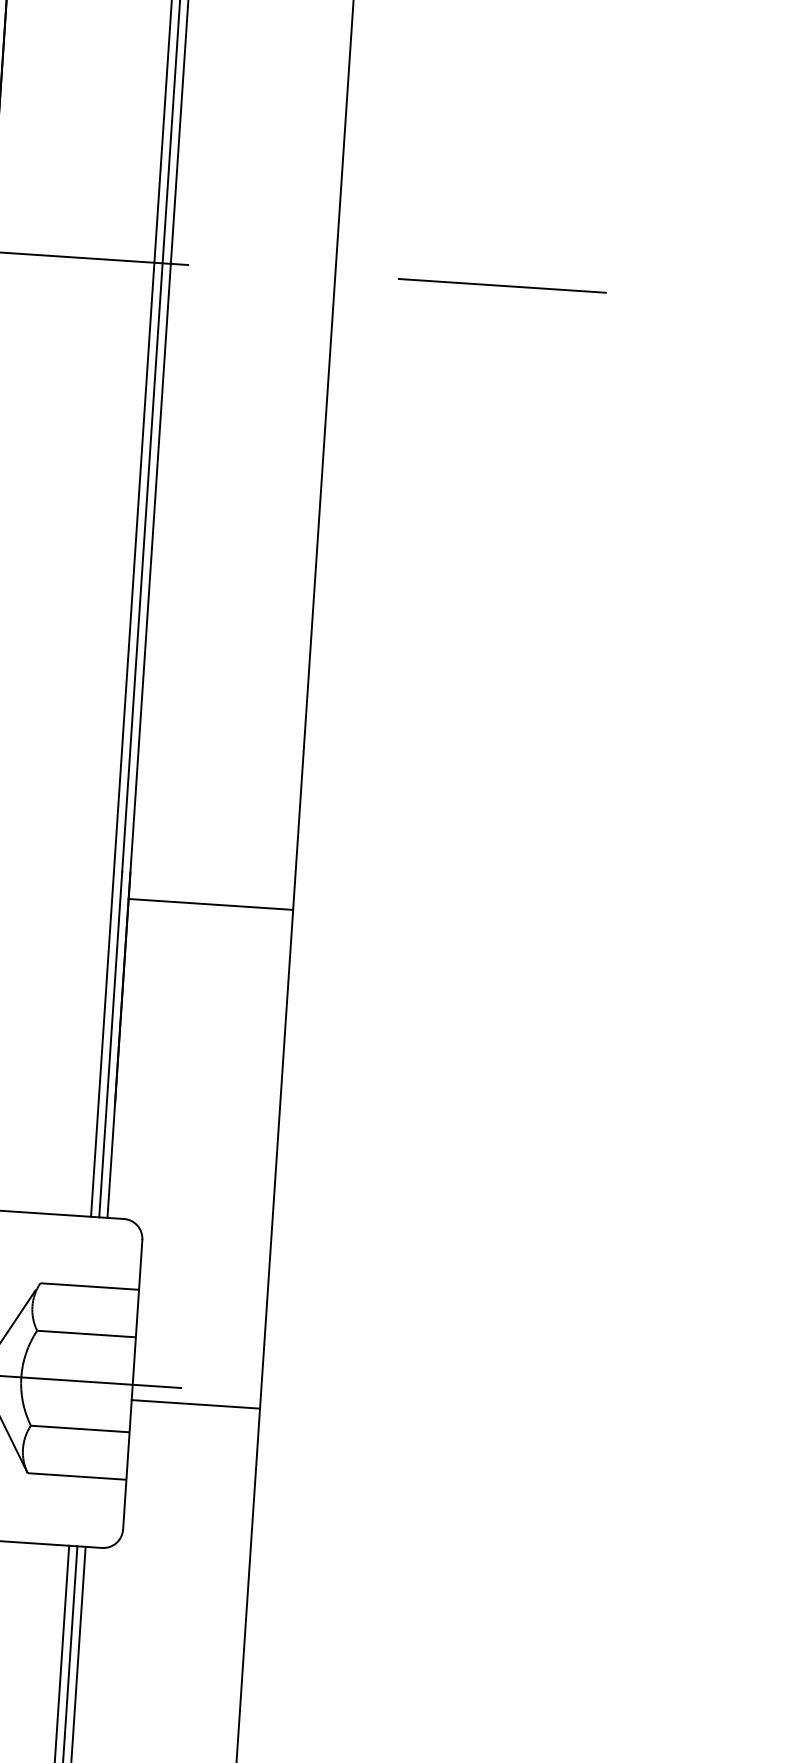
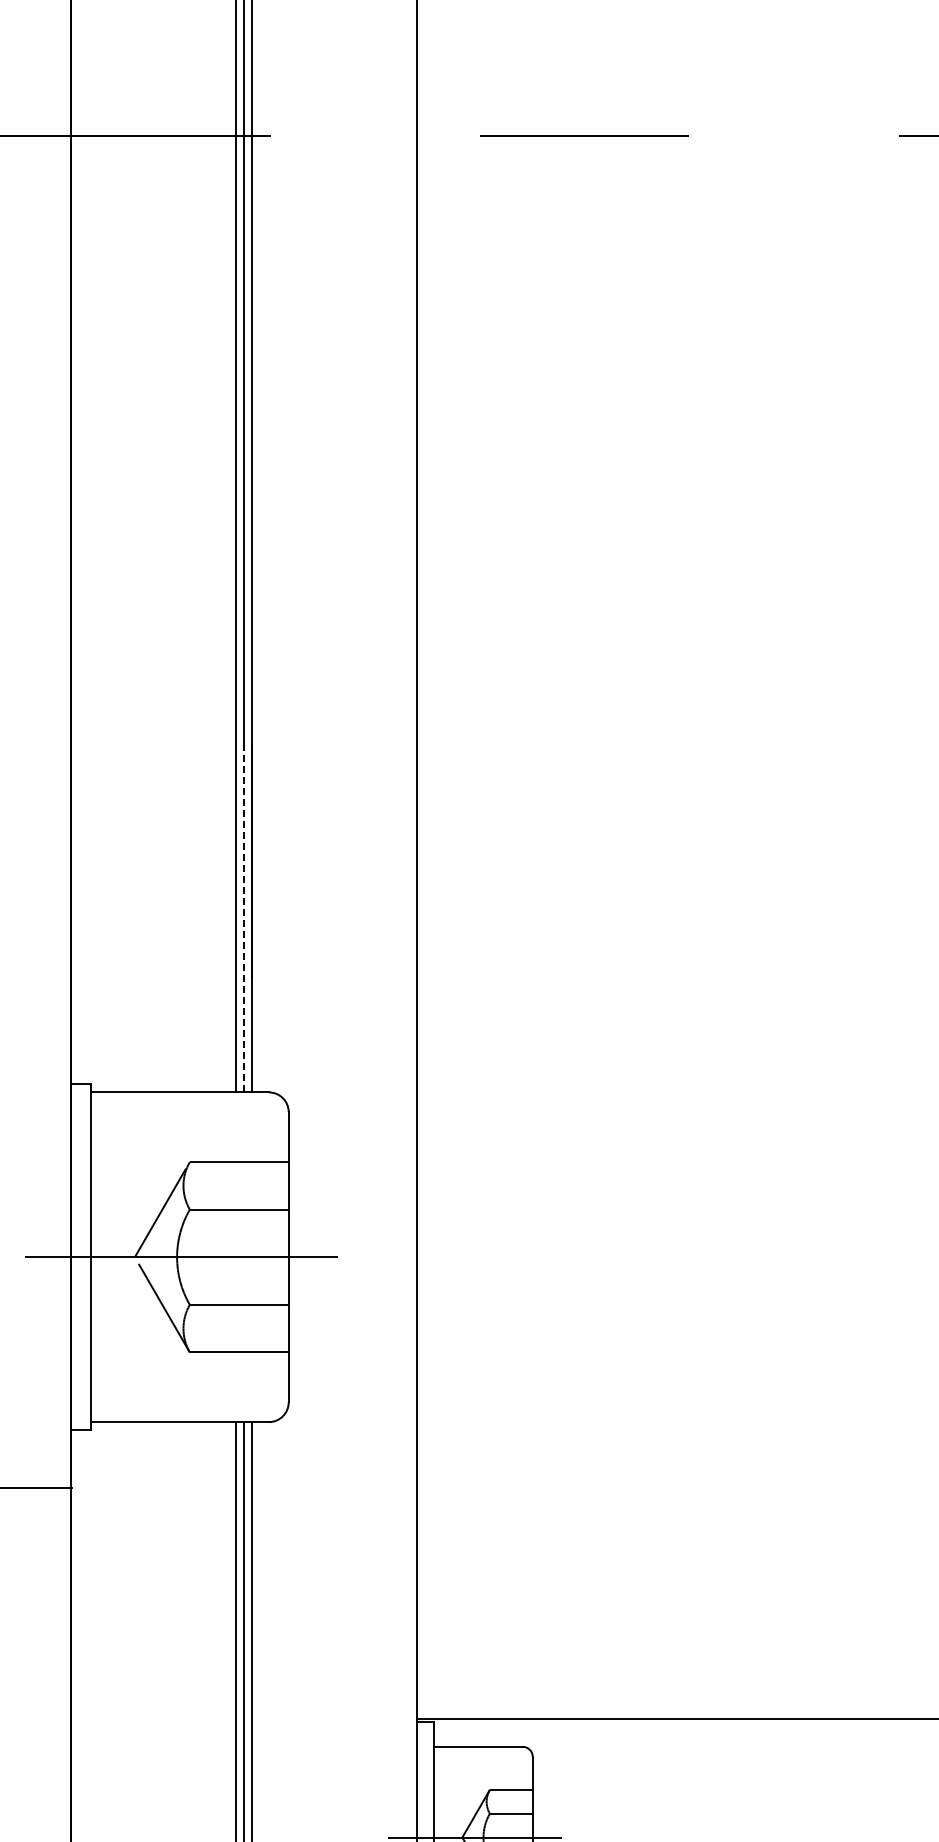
line: (210, 904) -> (334, 772), removed
line: (111, 1043) -> (244, 918), solid -> dashed
line: (195, 1404) -> (352, 1272), removed

